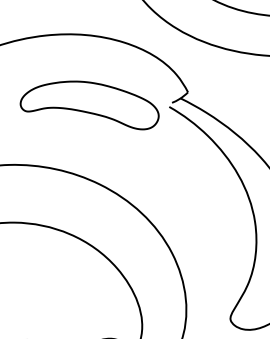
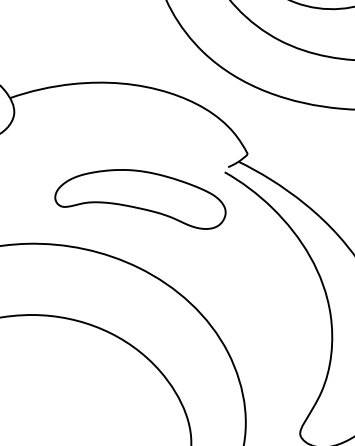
part: (89, 105) -> (140, 199), moved

